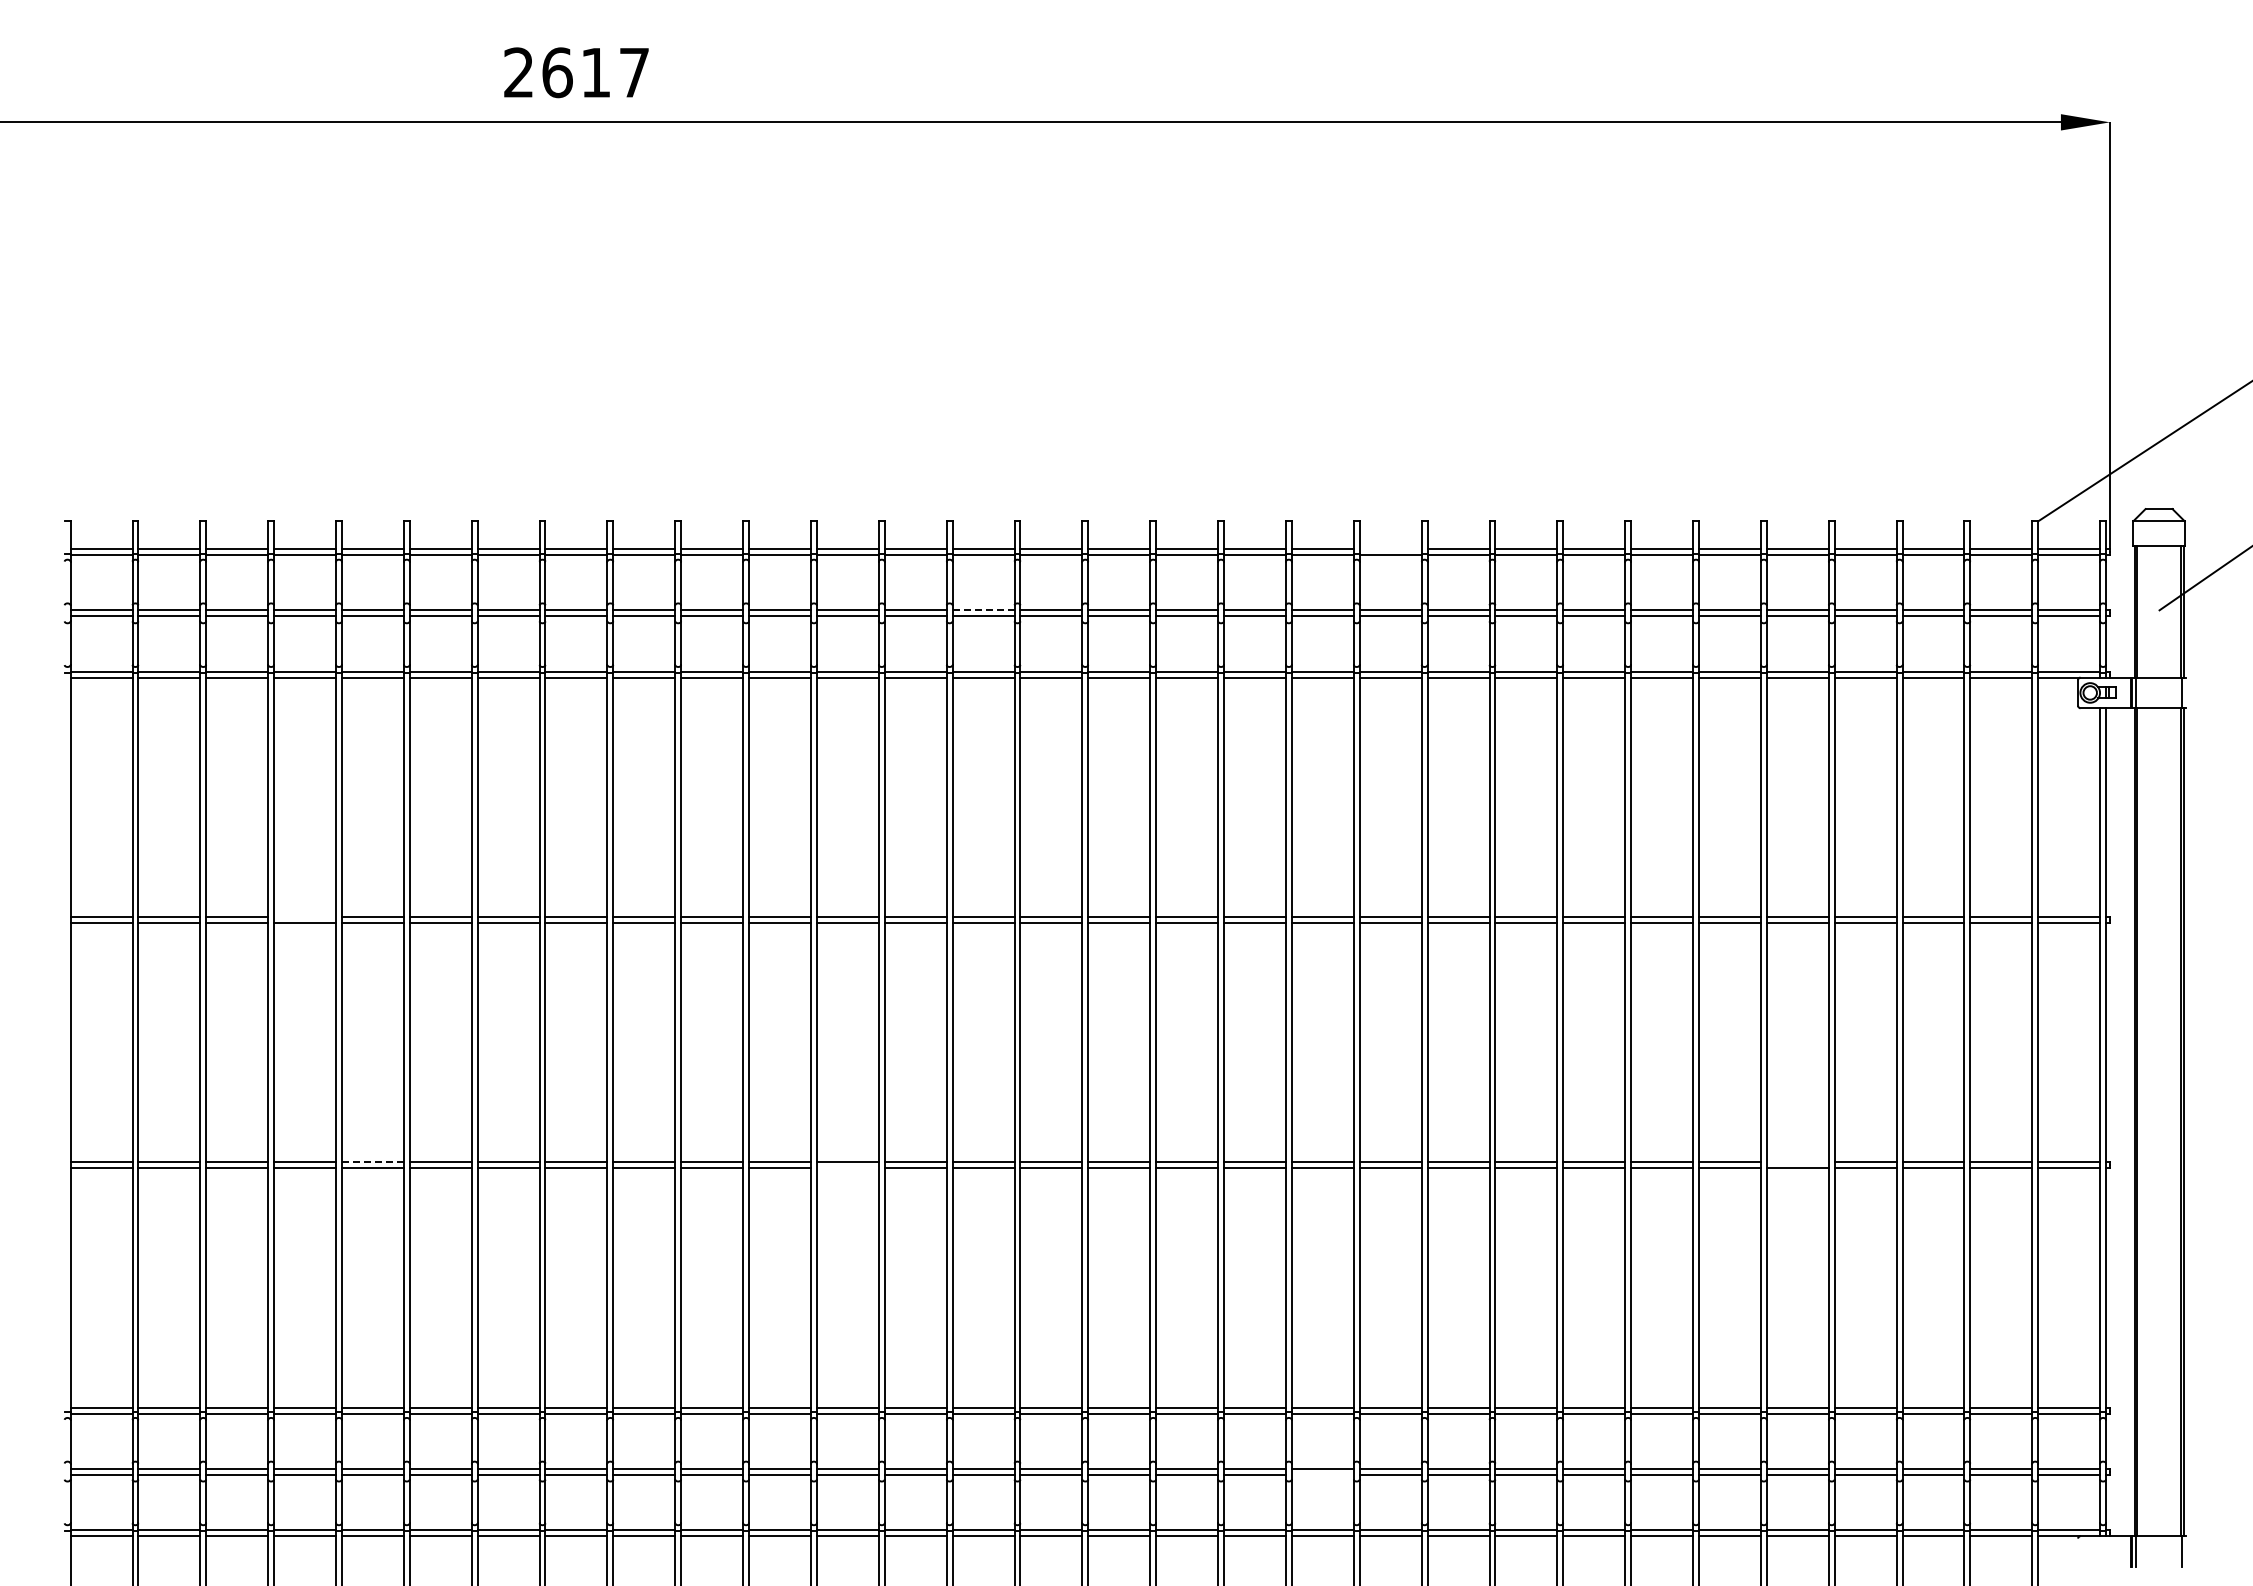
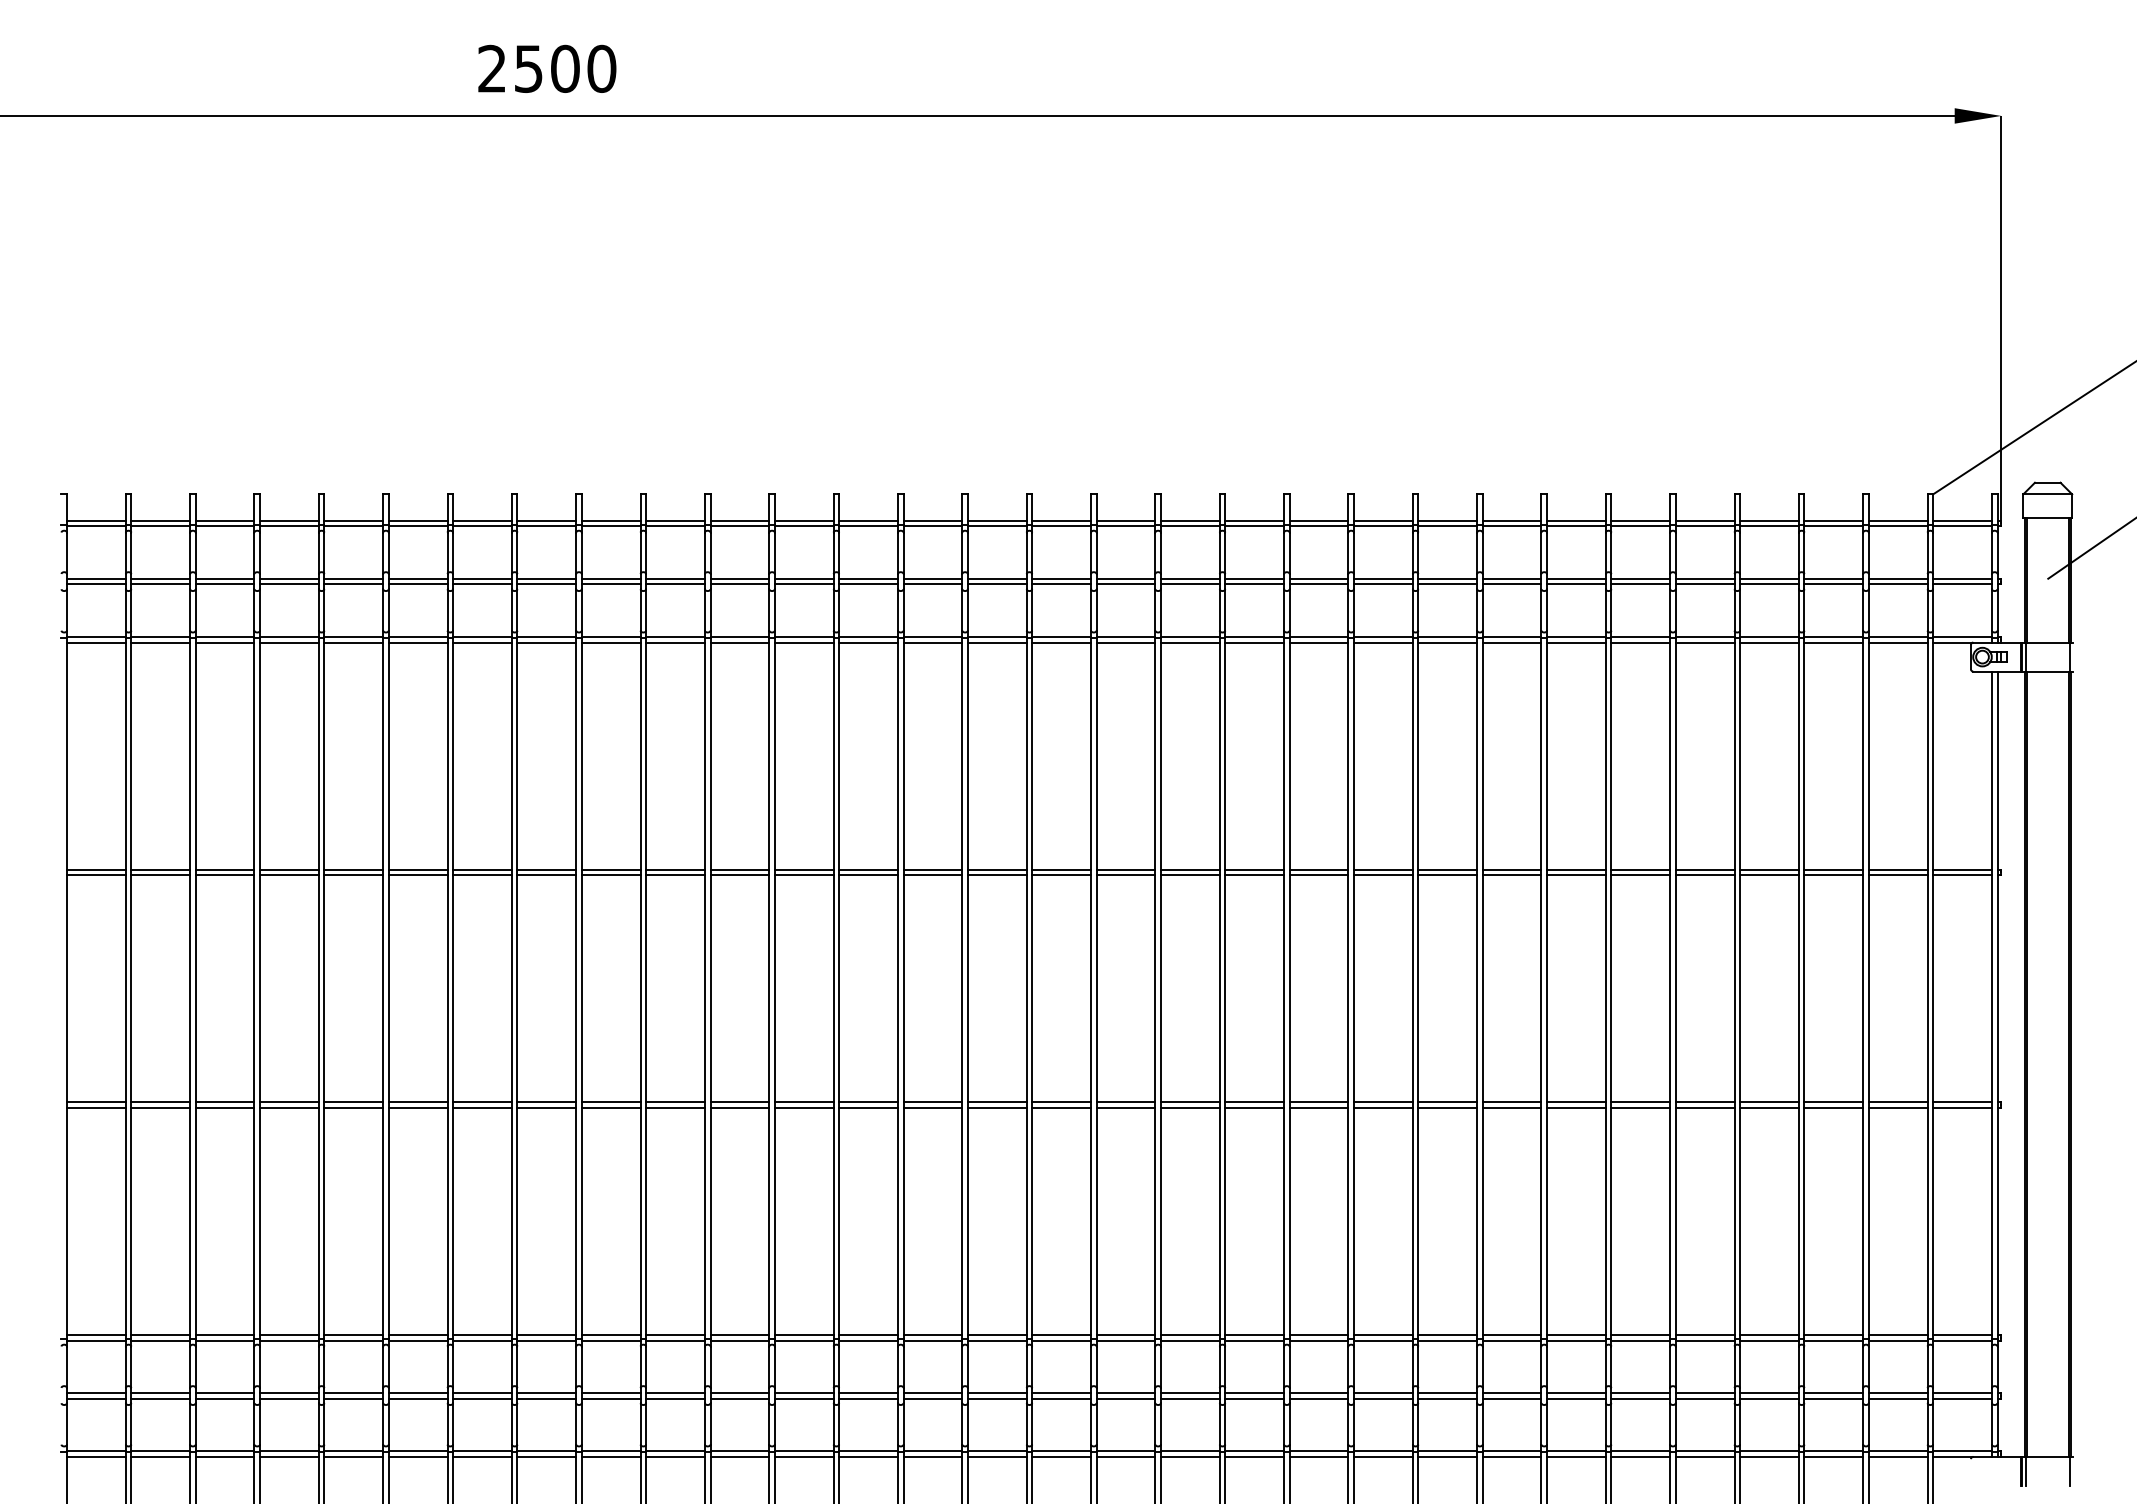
text: (595, 72) -> (564, 68), 2617 -> 2500
line: (1390, 549) -> (1318, 521), added
line: (983, 610) -> (932, 578), dashed -> solid
line: (305, 917) -> (289, 870), added
line: (372, 1162) -> (353, 1102), dashed -> solid
line: (1797, 1162) -> (1704, 1102), added
line: (847, 1168) -> (803, 1108), added
line: (1322, 1474) -> (1254, 1398), added

